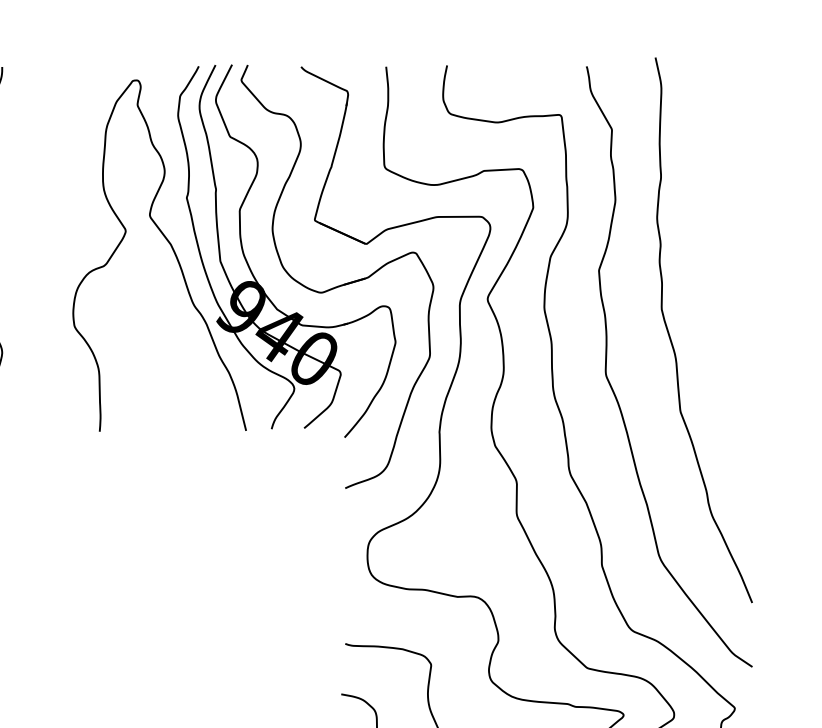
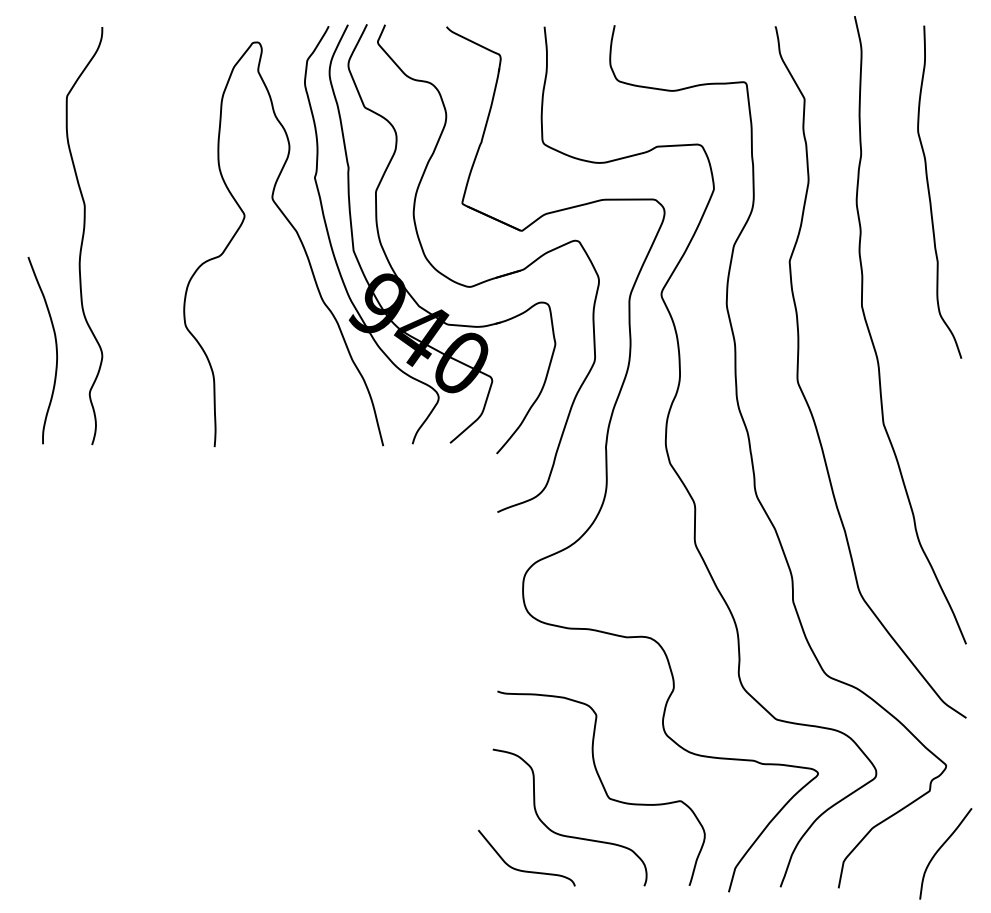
curve: (721, 212) -> (930, 194), added

